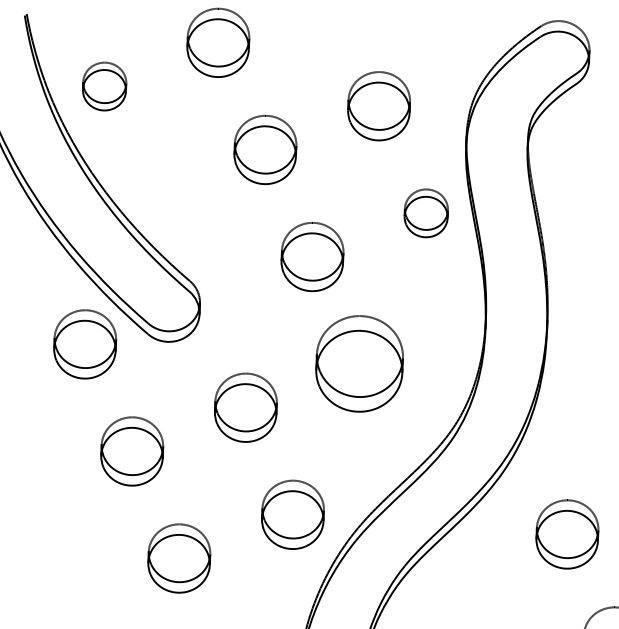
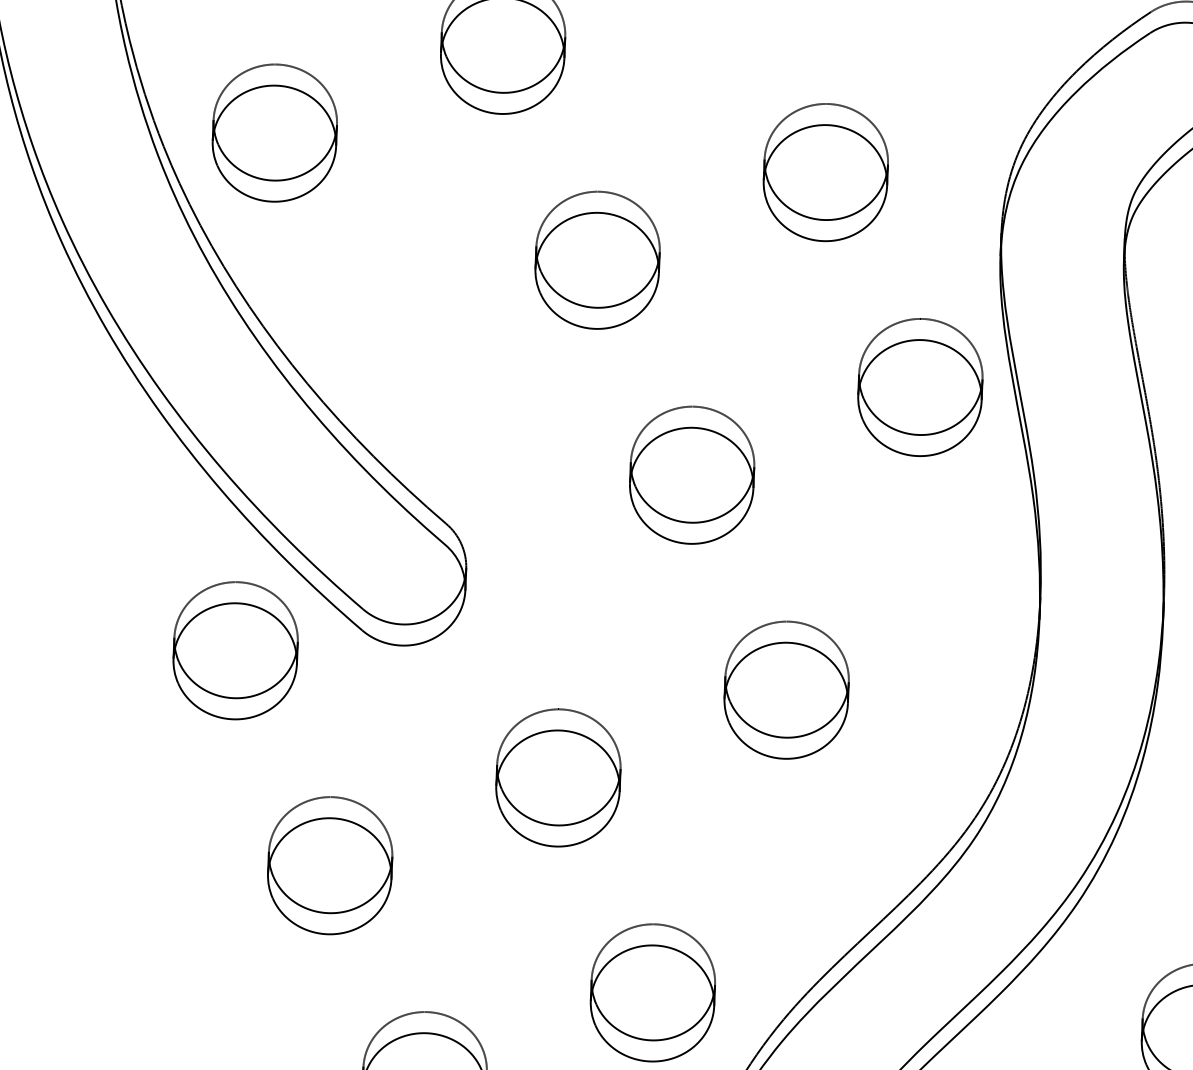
part: (104, 86) -> (274, 132), size x1.43
part: (426, 213) -> (921, 387), size x1.43
part: (359, 364) -> (786, 691), size x0.71

